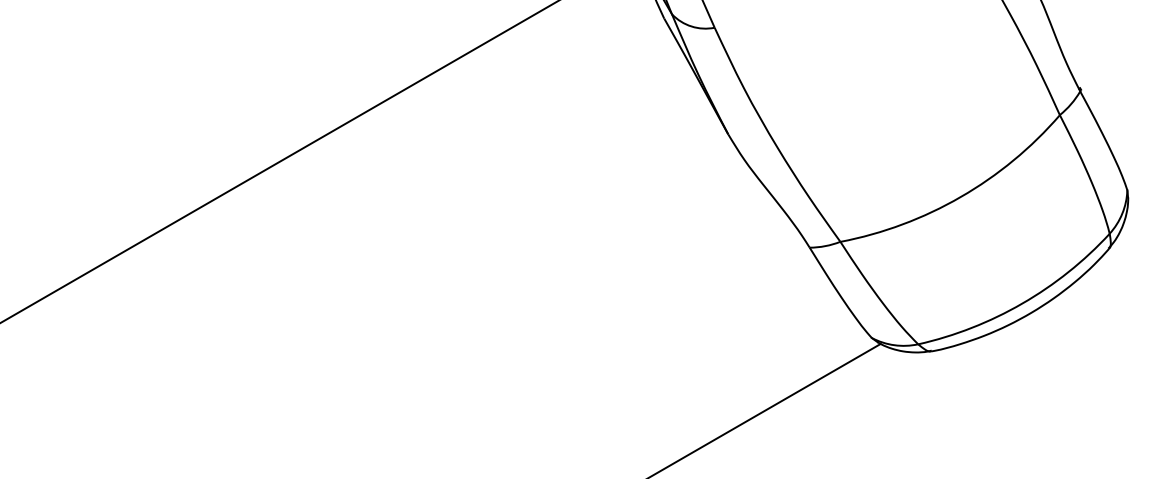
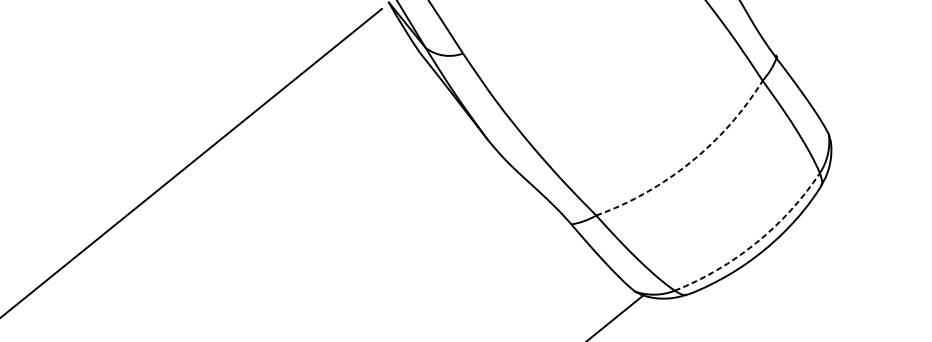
arc: (960, 197) -> (690, 162), solid -> dashed
arc: (1022, 303) -> (756, 242), solid -> dashed

